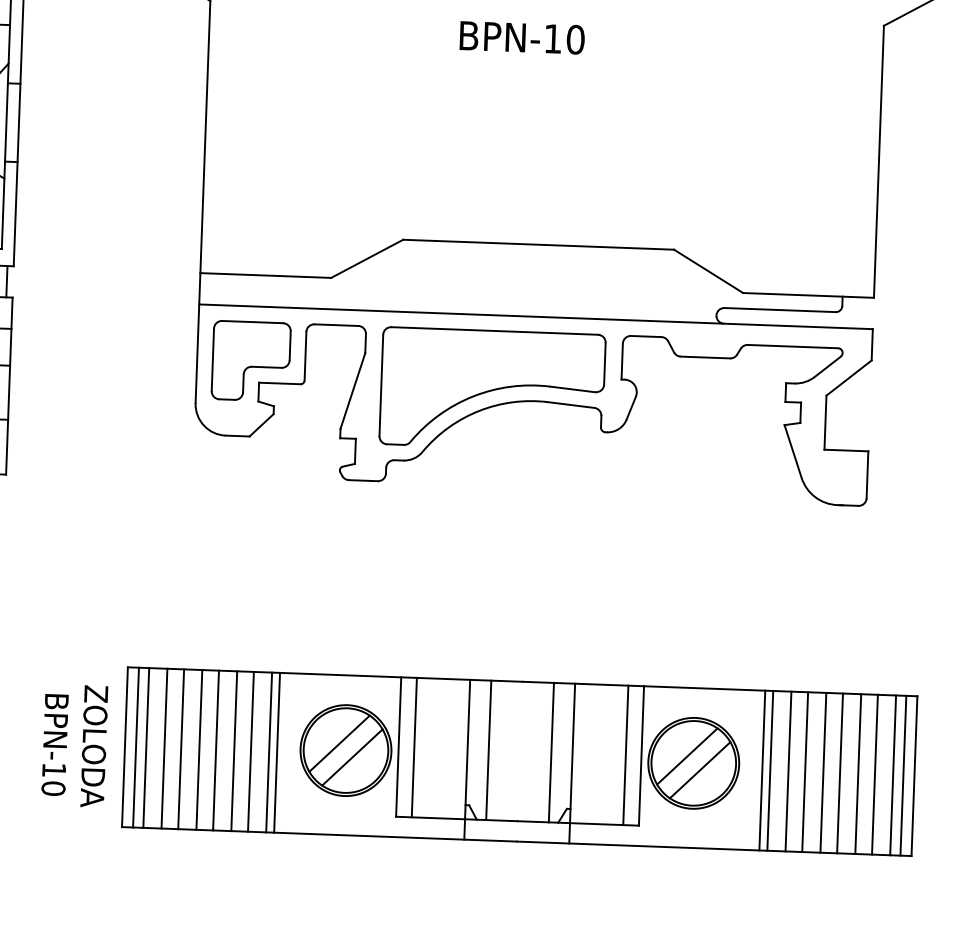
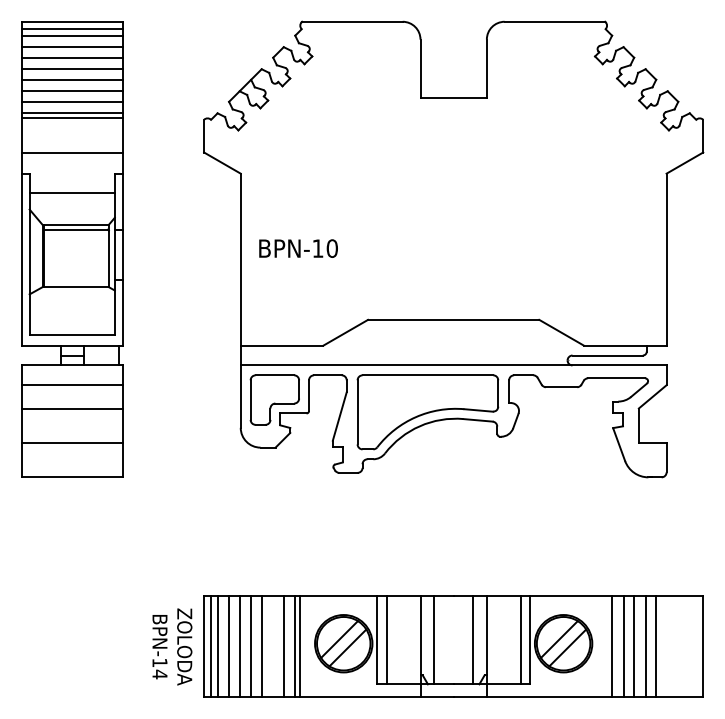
text: (522, 37) -> (298, 248), moved
line: (234, 750) -> (273, 646), removed
line: (763, 770) -> (607, 646), removed
line: (857, 773) -> (667, 646), removed
line: (875, 774) -> (678, 646), removed
line: (892, 775) -> (689, 646), removed
line: (903, 775) -> (696, 646), removed
text: (52, 788) -> (159, 674), BPN-10 -> BPN-14

